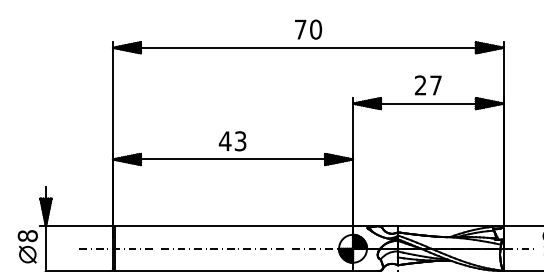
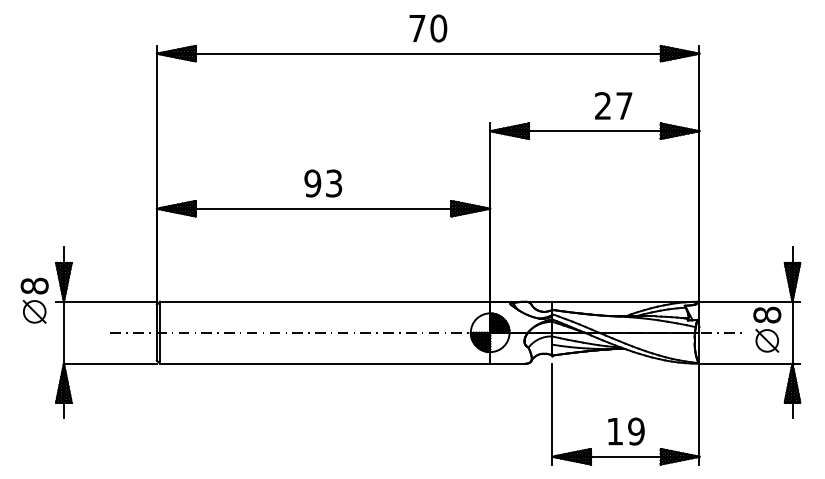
text: (428, 85) -> (613, 105), moved
text: (225, 141) -> (312, 183), 43 -> 93
part: (27, 246) -> (34, 300), moved

